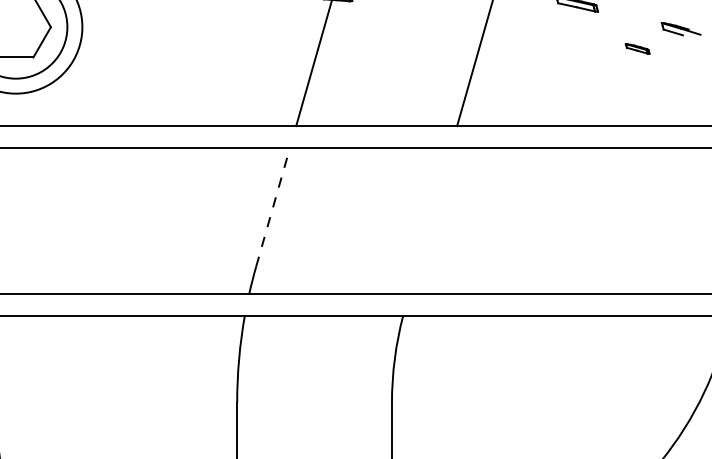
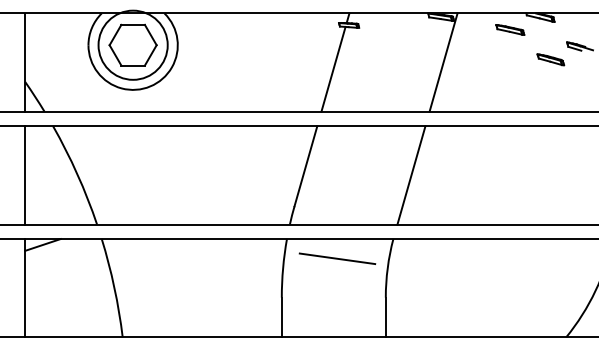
part: (637, 48) -> (550, 59), size x1.67
line: (272, 207) -> (305, 166), dashed -> solid
line: (430, 221) -> (411, 175), added
line: (320, 344) -> (337, 258), added

